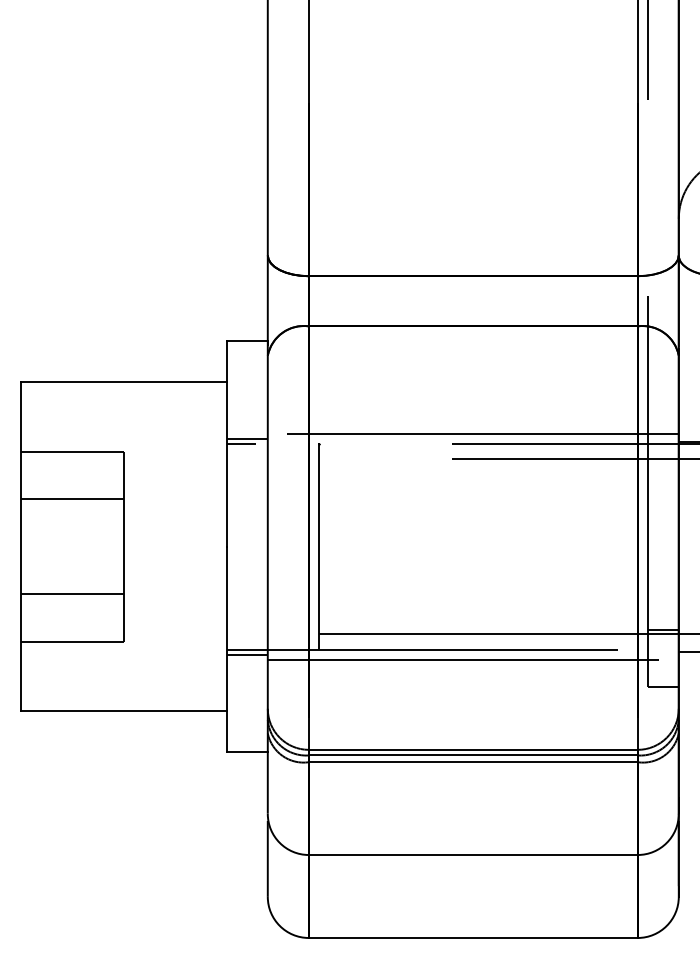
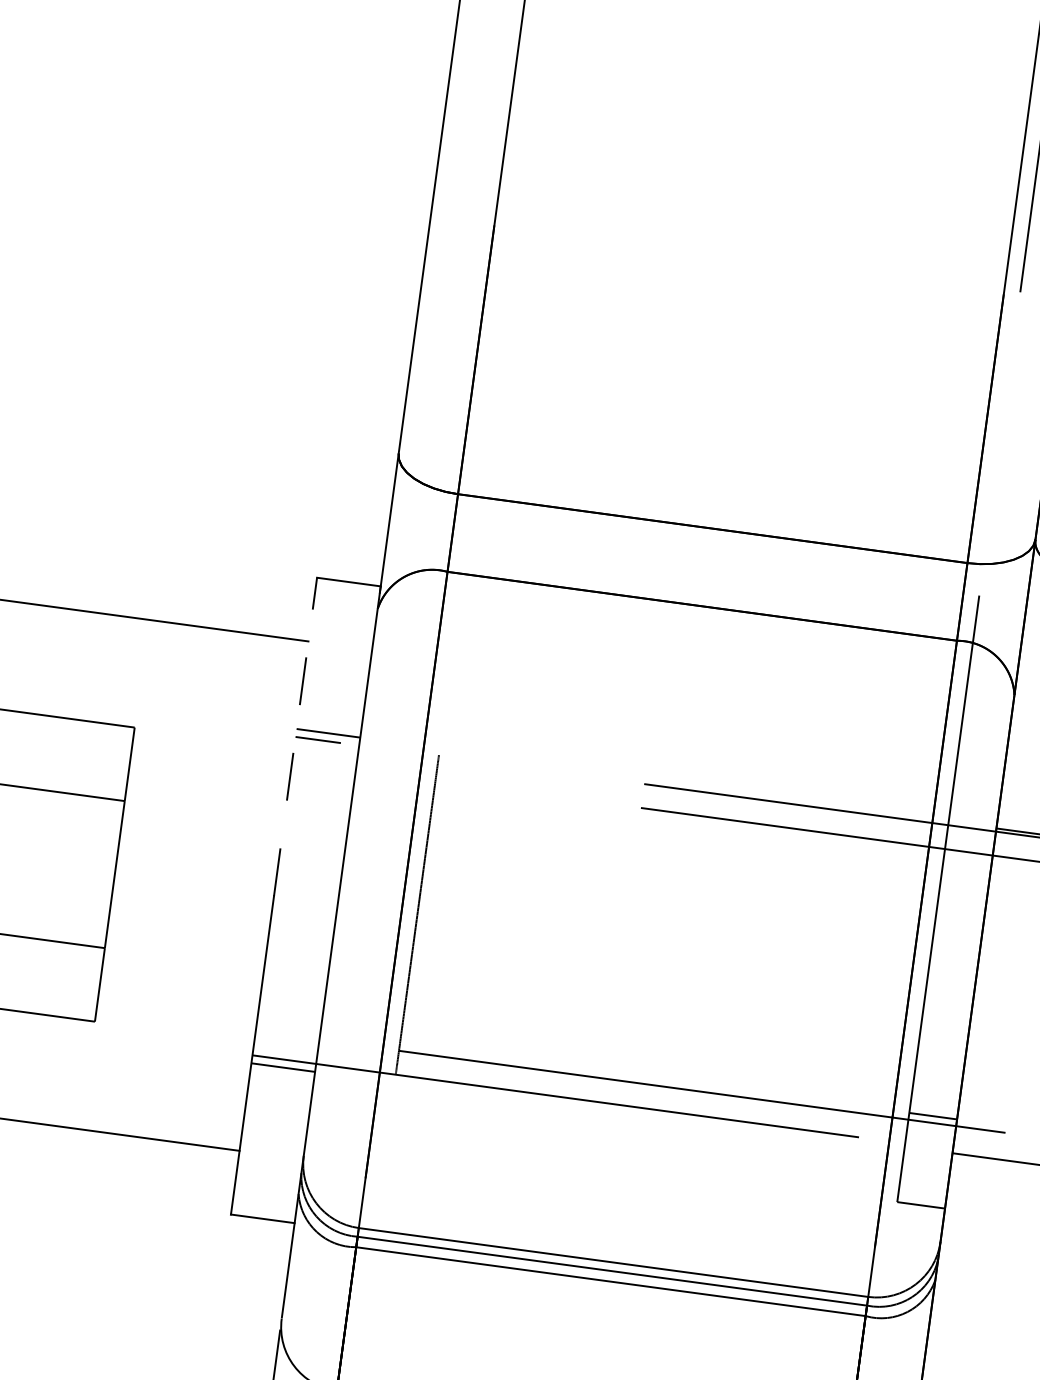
line: (472, 433) -> (678, 772), removed
line: (226, 444) -> (295, 737), solid -> dashed
line: (472, 659) -> (631, 1122), removed

